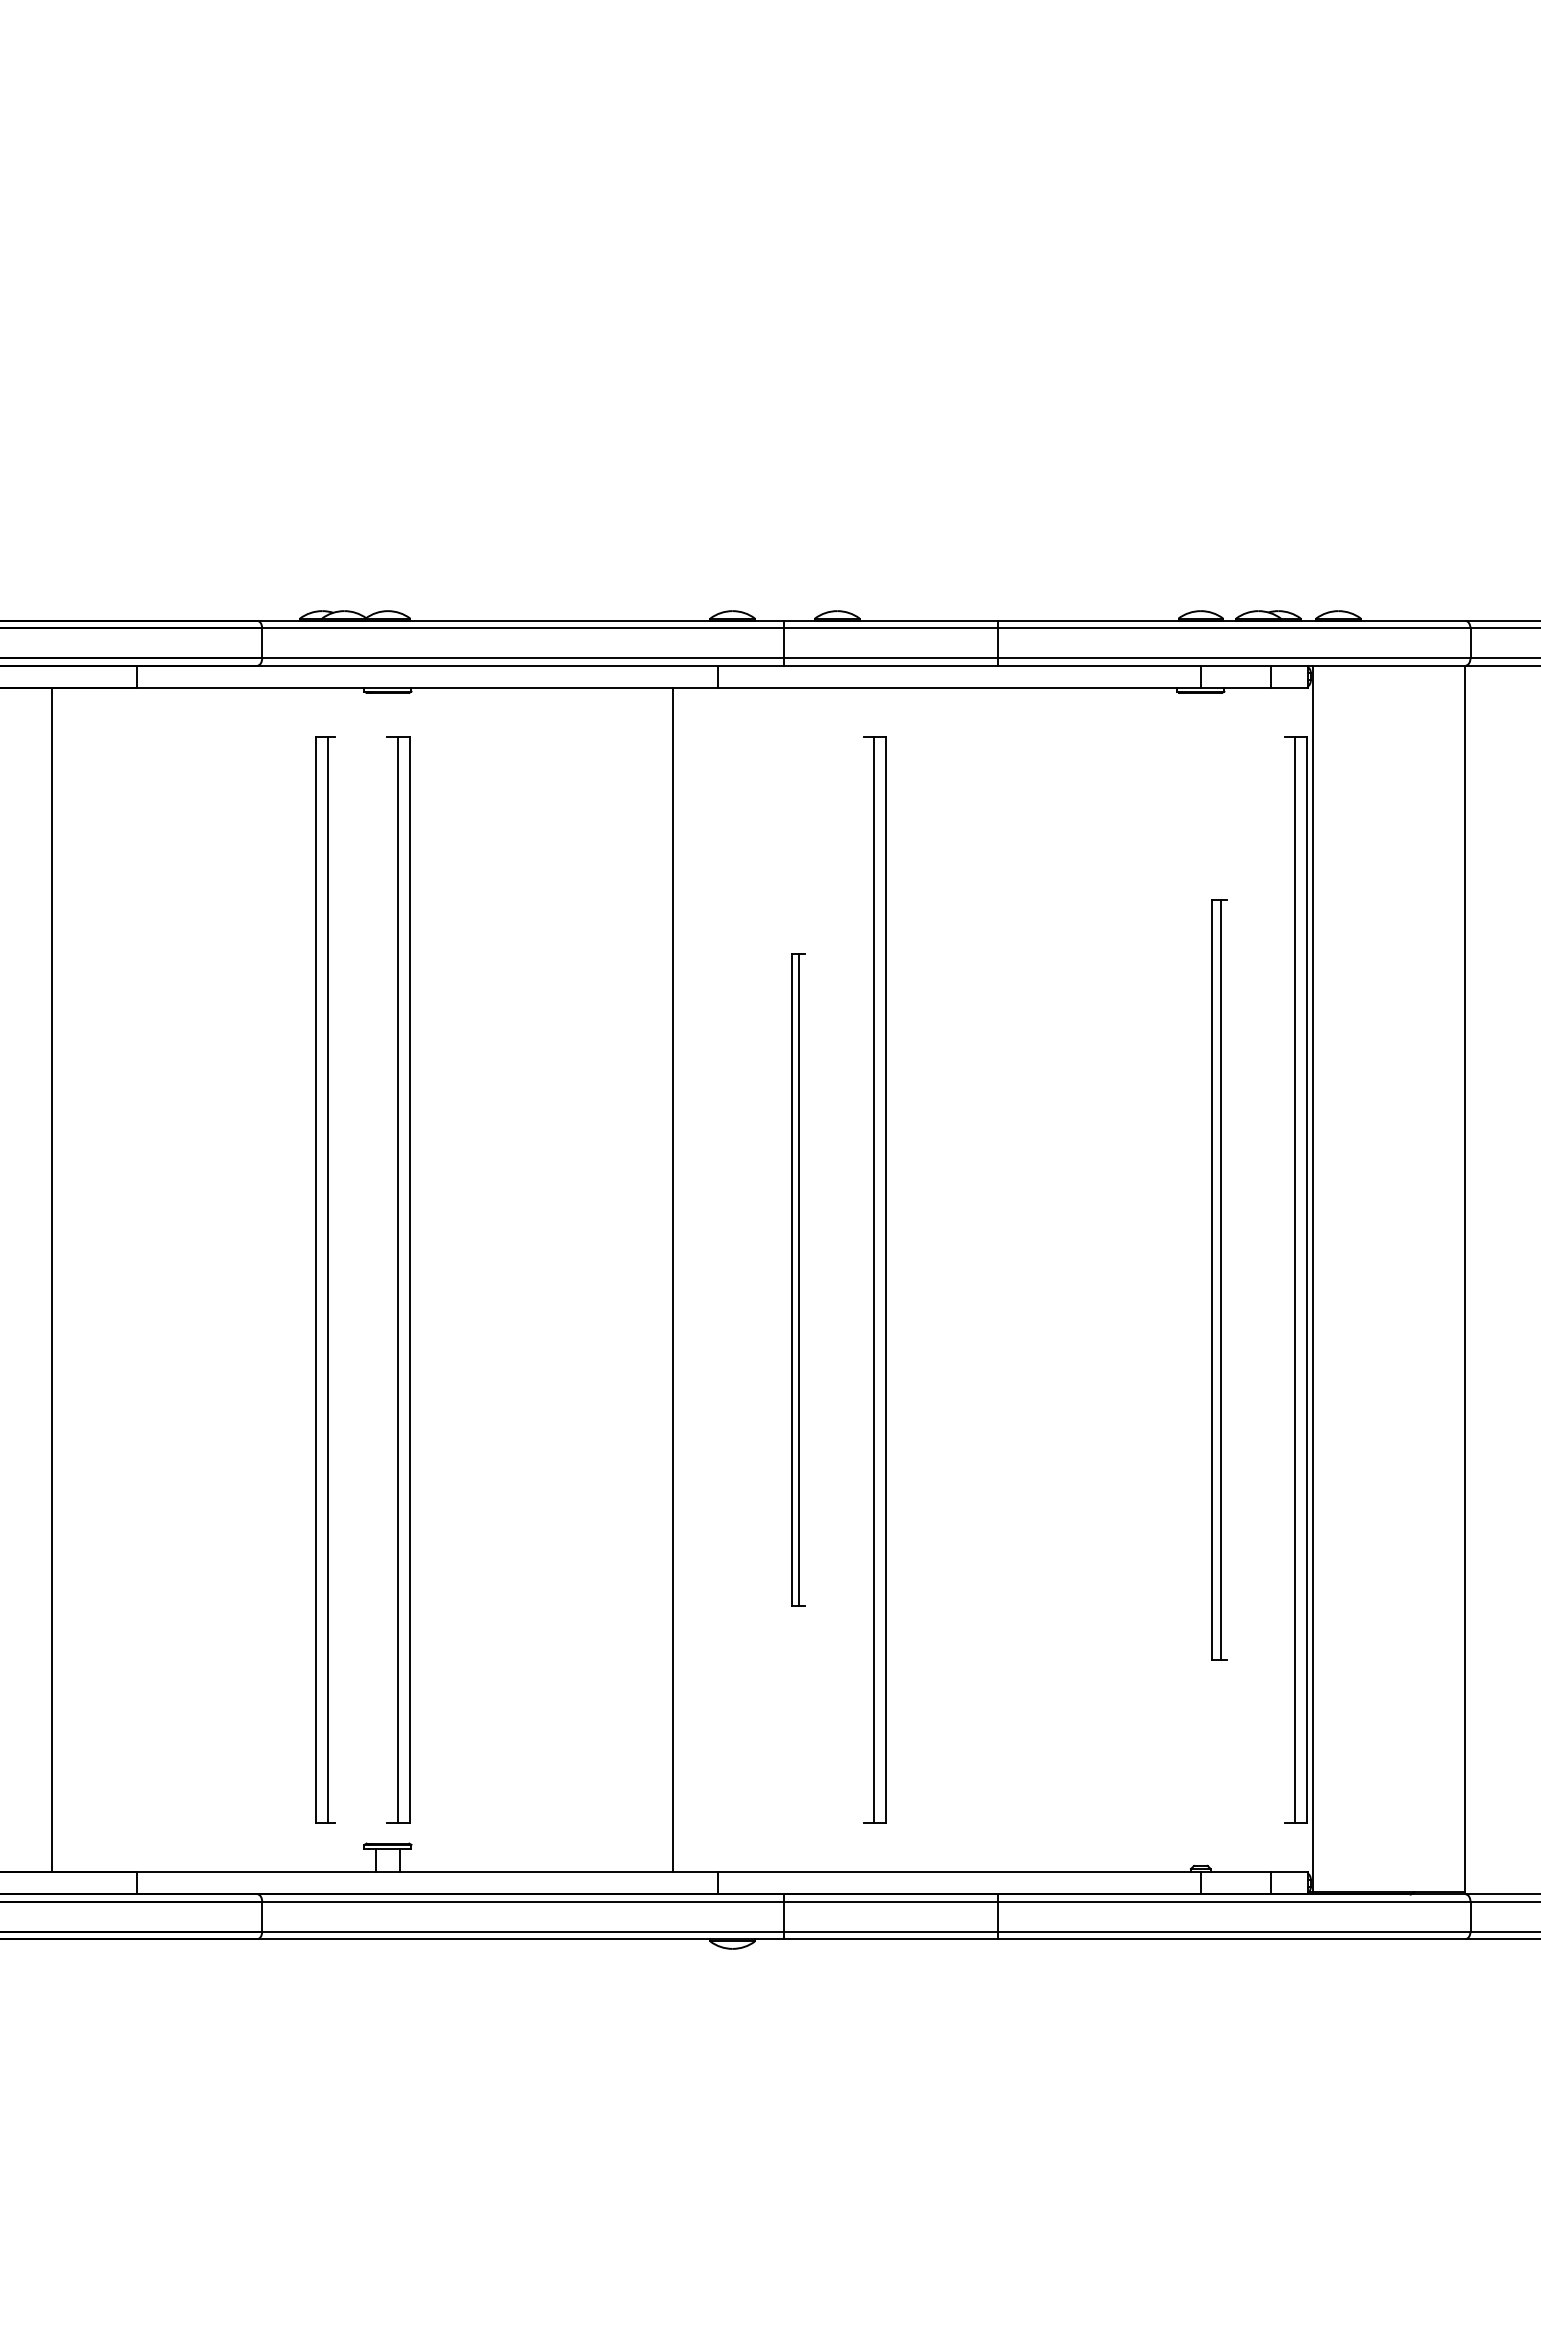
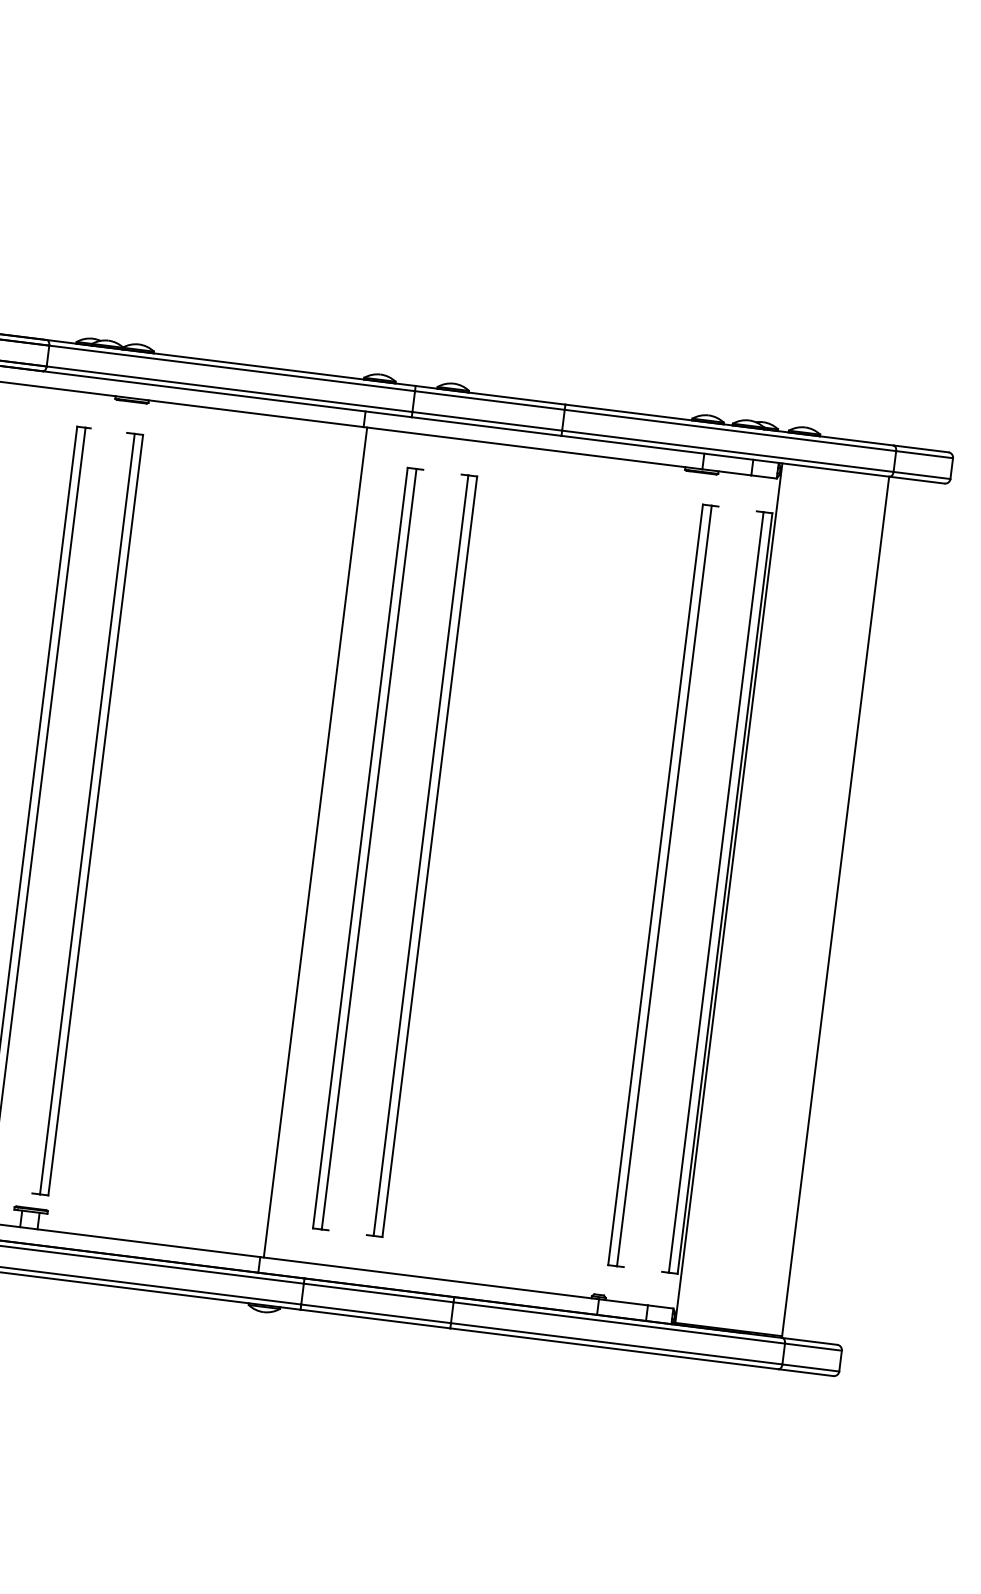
line: (673, 1279) -> (315, 842), moved
part: (797, 1279) -> (367, 848), size x1.67
part: (1219, 1279) -> (663, 885), size x1.43

